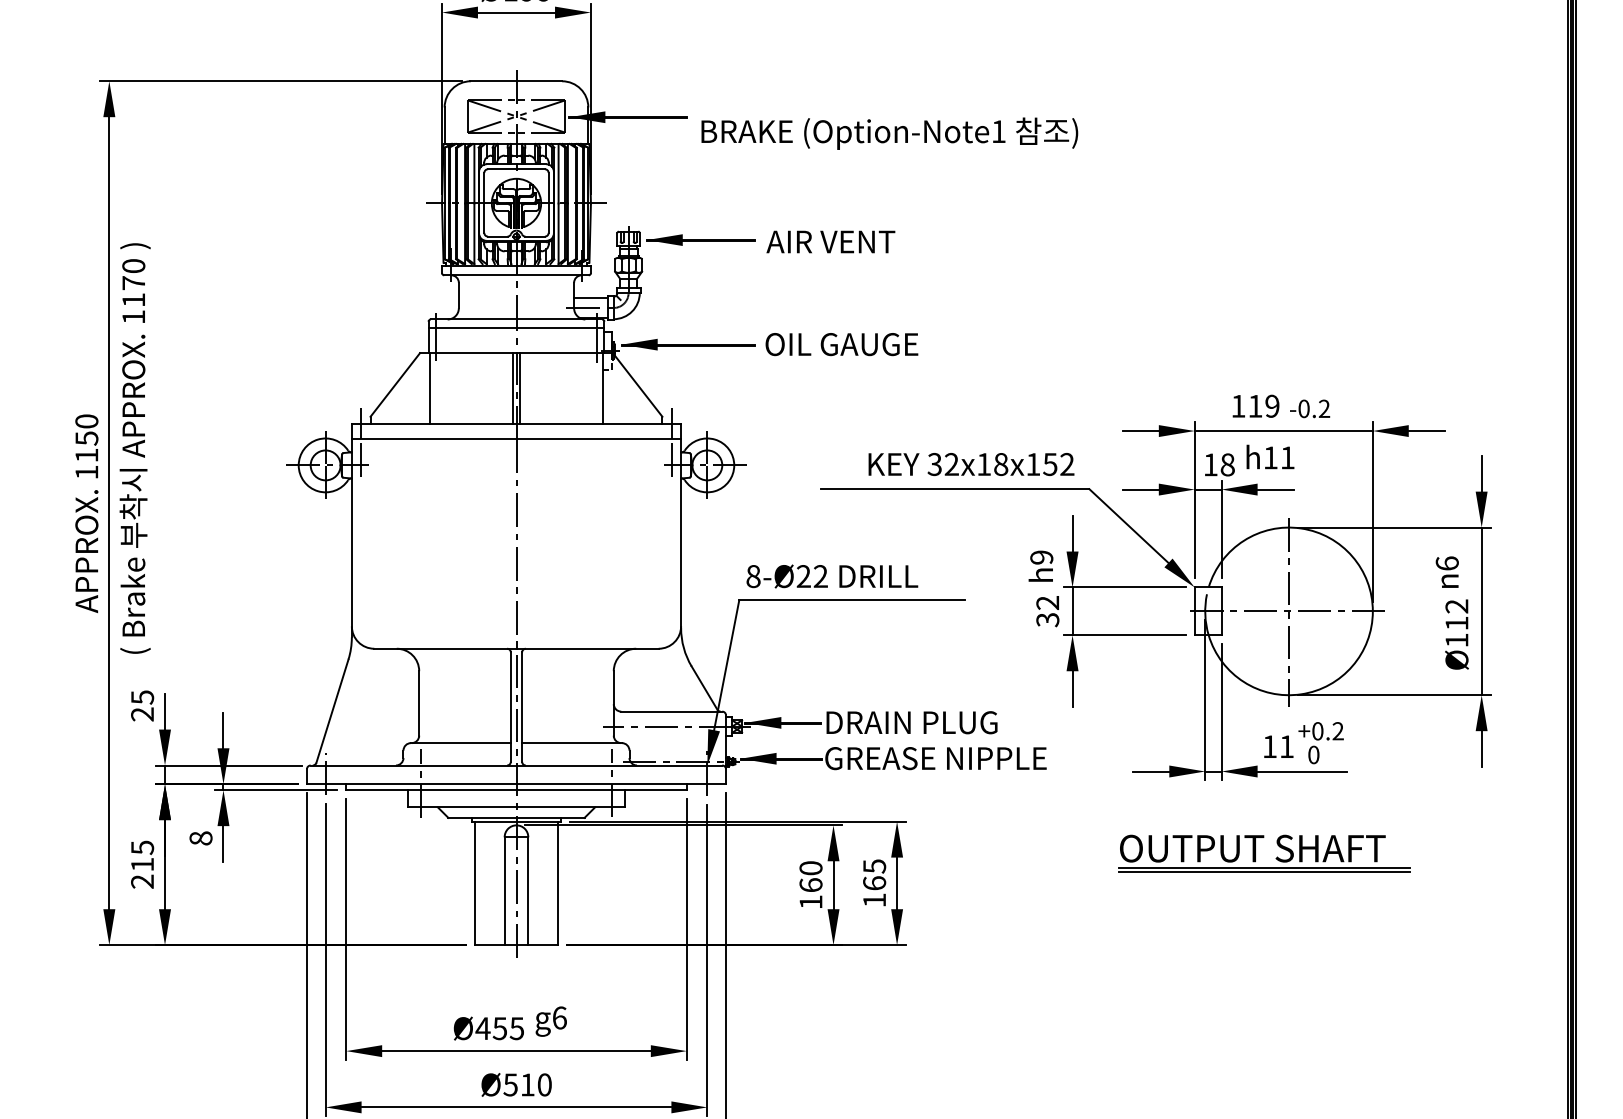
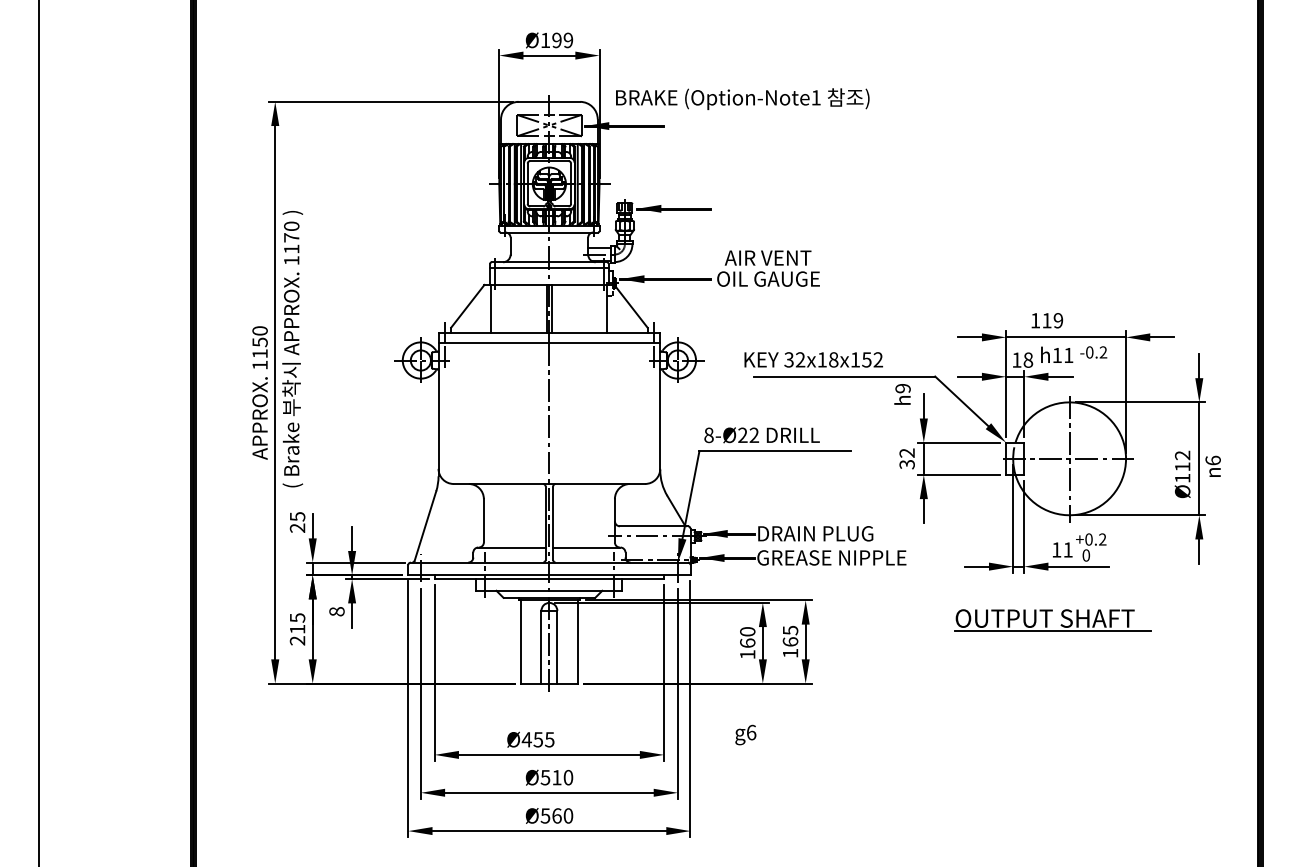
text: (889, 134) -> (742, 99), moved
text: (829, 241) -> (767, 257), moved
text: (1309, 408) -> (1093, 352), moved
text: (971, 463) -> (813, 359), moved
text: (1040, 566) -> (902, 394), moved
text: (1446, 570) -> (1212, 465), moved
line: (1265, 872) -> (1053, 634), removed
text: (550, 1020) -> (745, 734), moved

